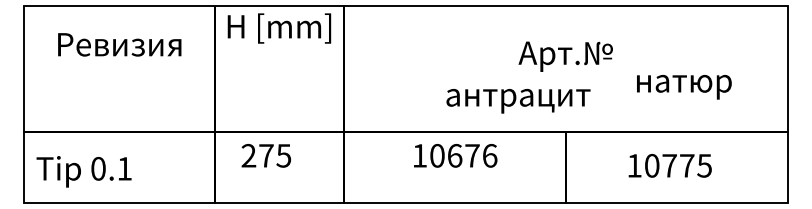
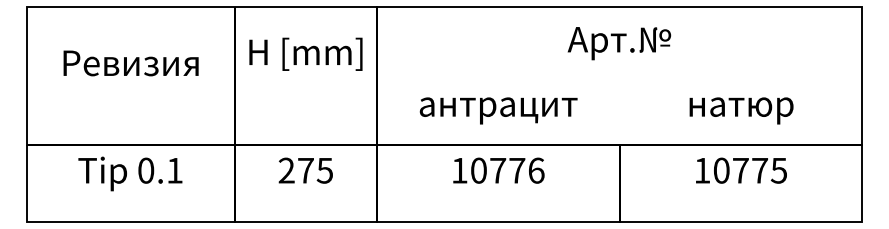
text: (279, 28) -> (306, 54), moved
text: (119, 44) -> (130, 63), moved
text: (565, 56) -> (619, 43), moved
text: (684, 87) -> (741, 111), moved
text: (518, 101) -> (498, 111), moved
text: (266, 155) -> (306, 170), moved
text: (454, 155) -> (497, 170), 10676 -> 10776
text: (669, 165) -> (740, 170), moved
text: (83, 171) -> (129, 173), moved

